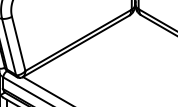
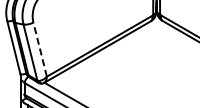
line: (19, 43) -> (40, 49), solid -> dashed

